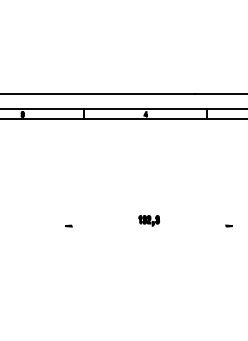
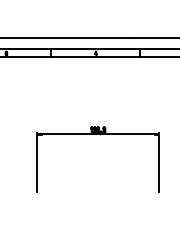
line: (148, 226) -> (97, 134), added
line: (65, 264) -> (37, 162), added
line: (232, 264) -> (158, 162), added

